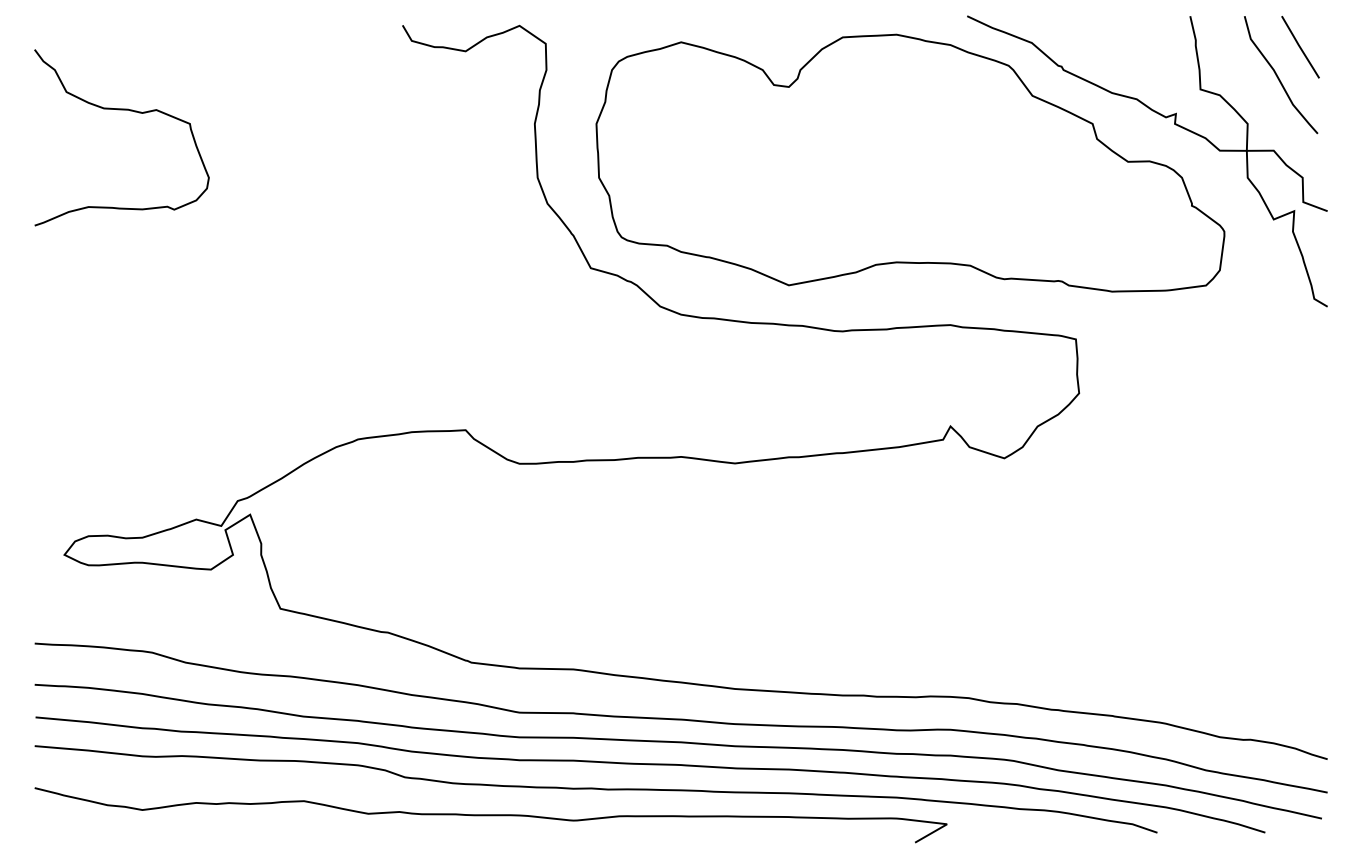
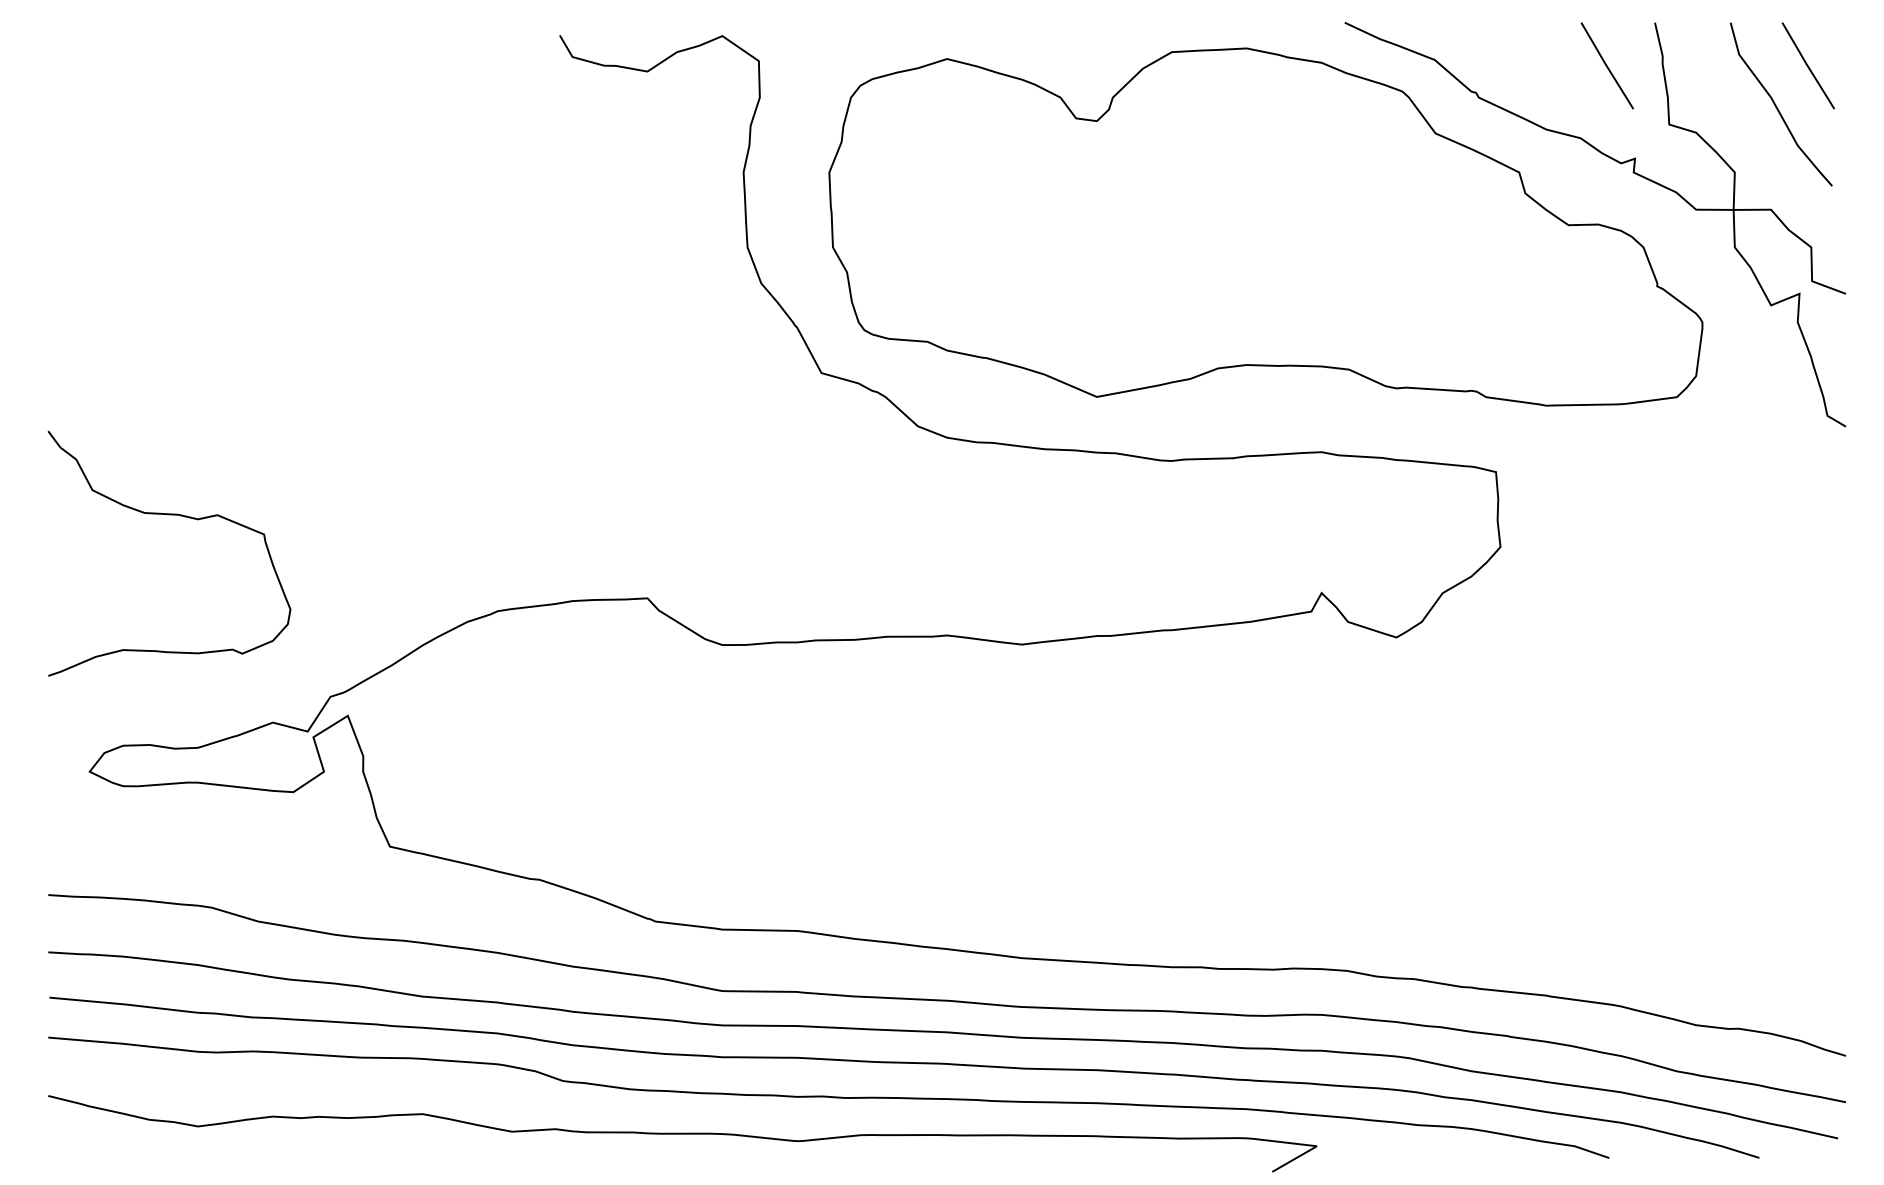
line: (1155, 46) -> (1606, 65), added
curve: (121, 110) -> (169, 515), moved

